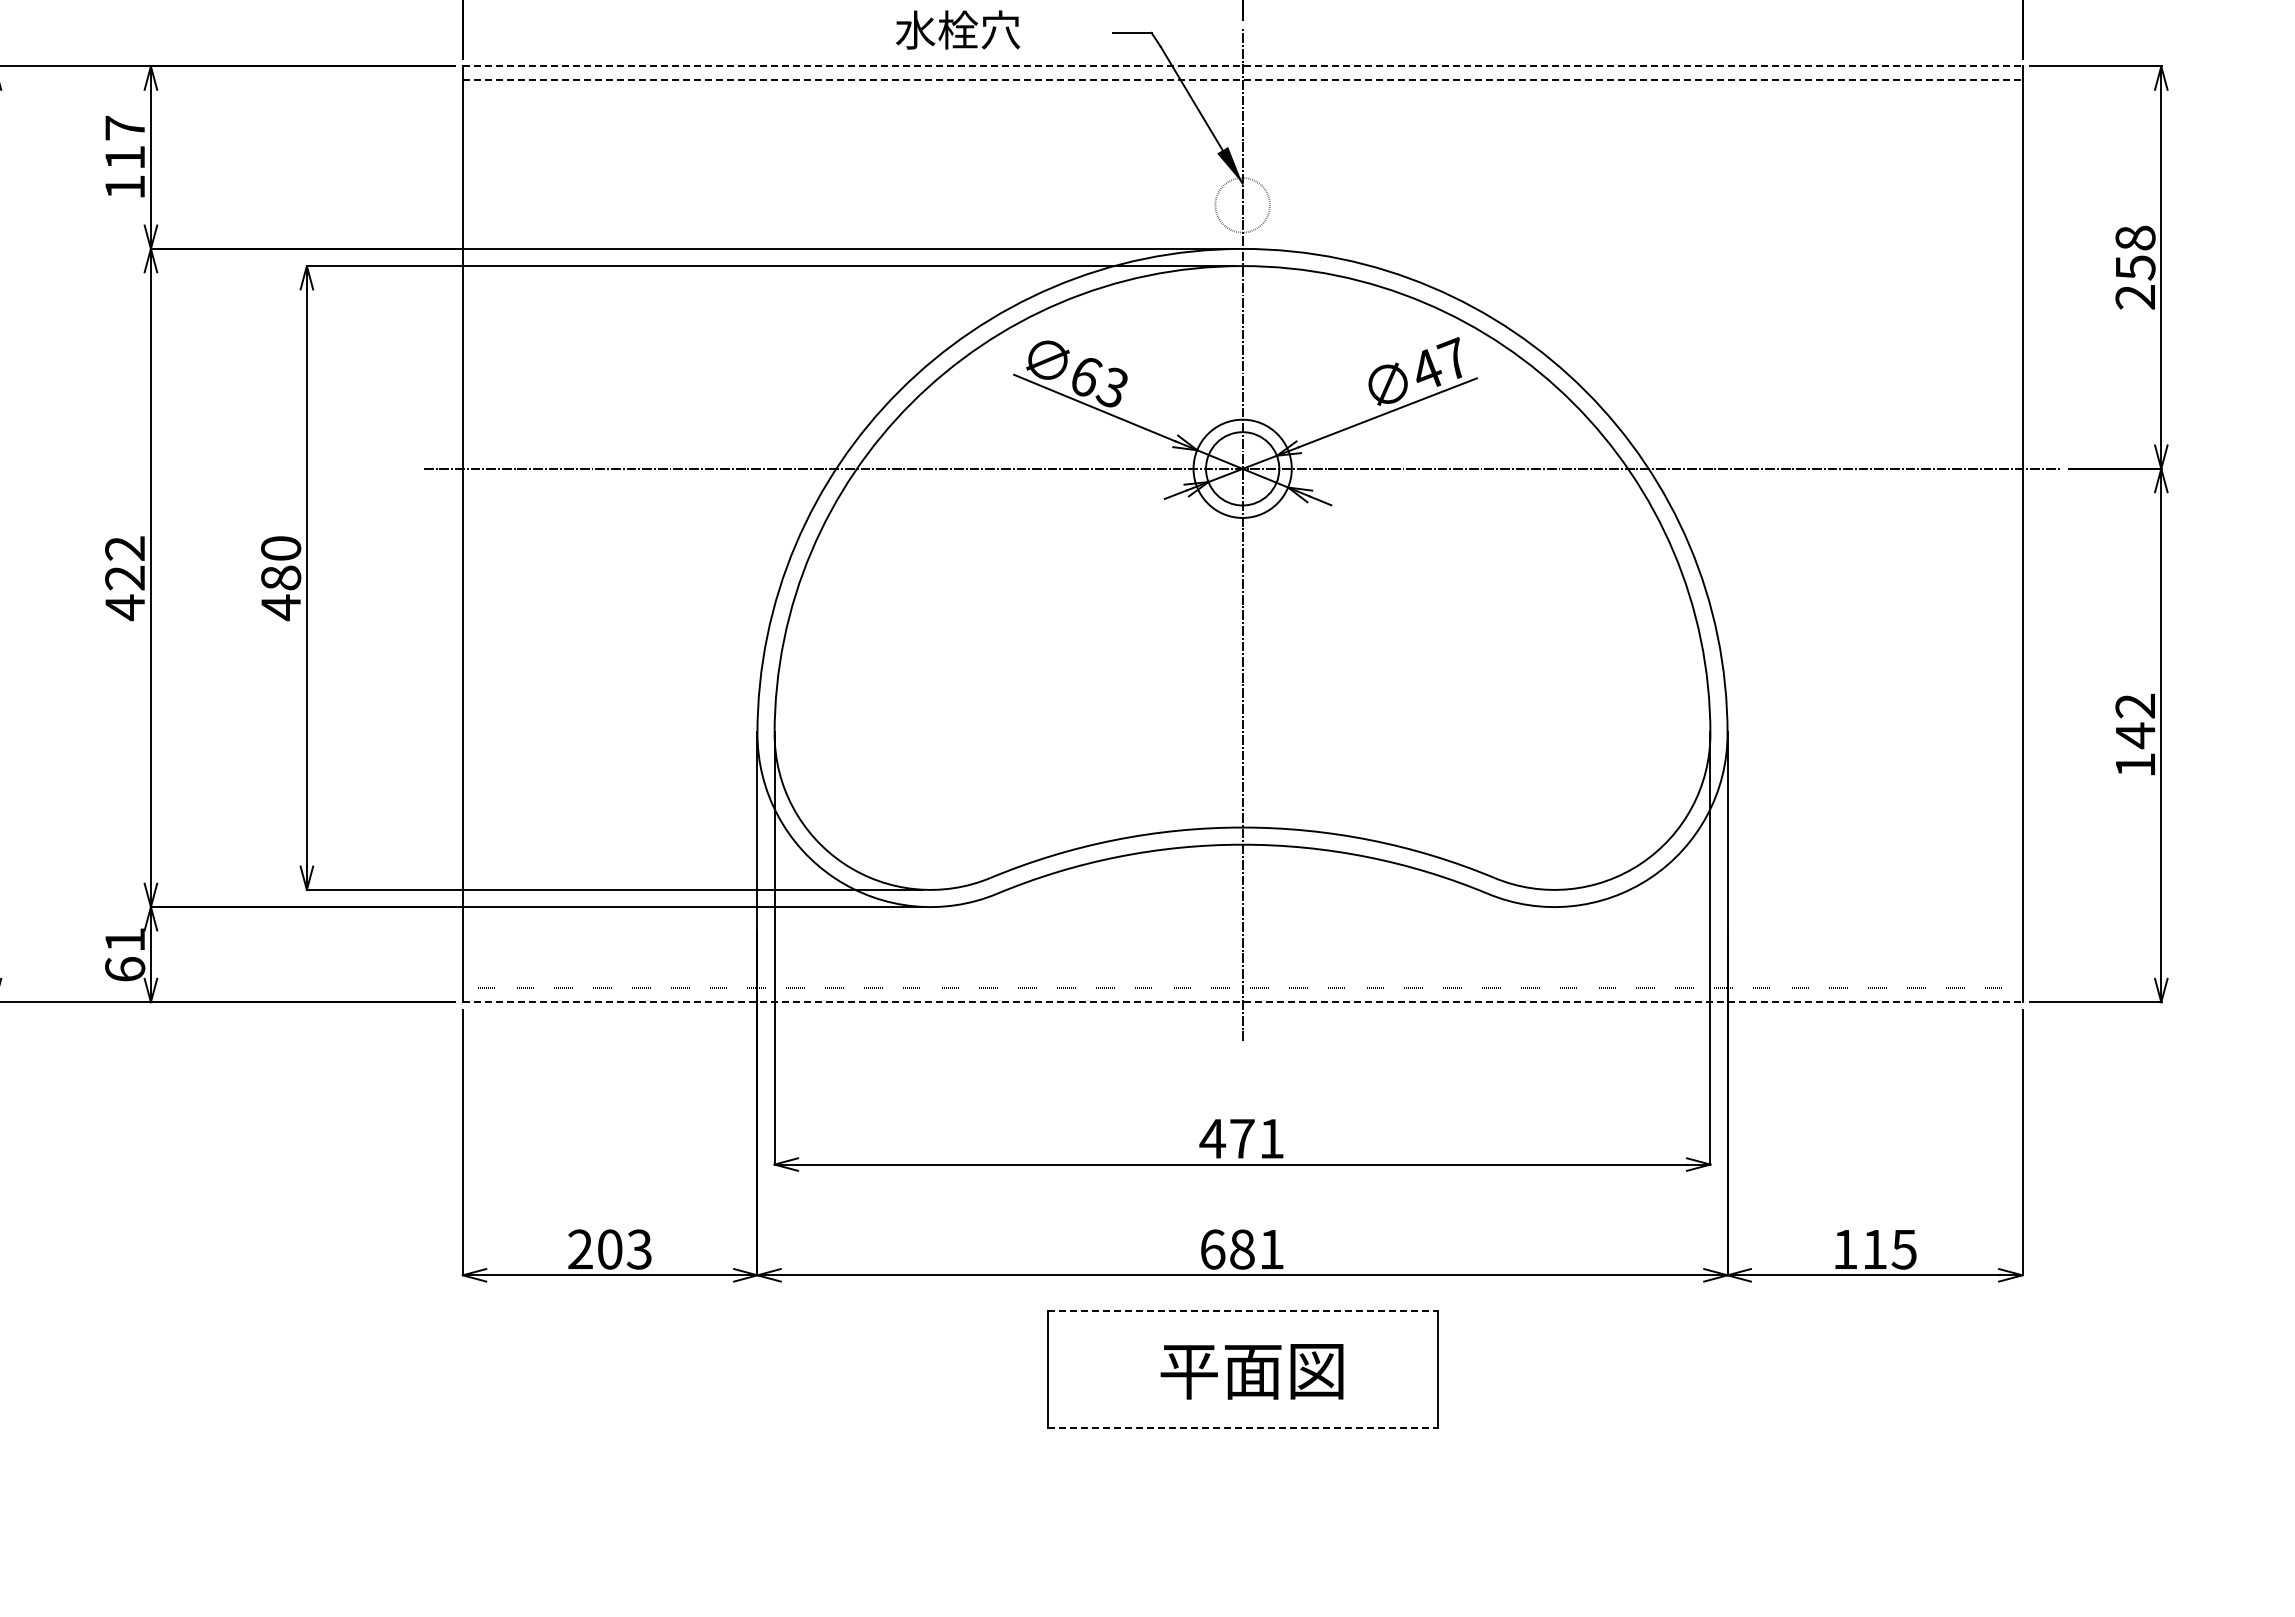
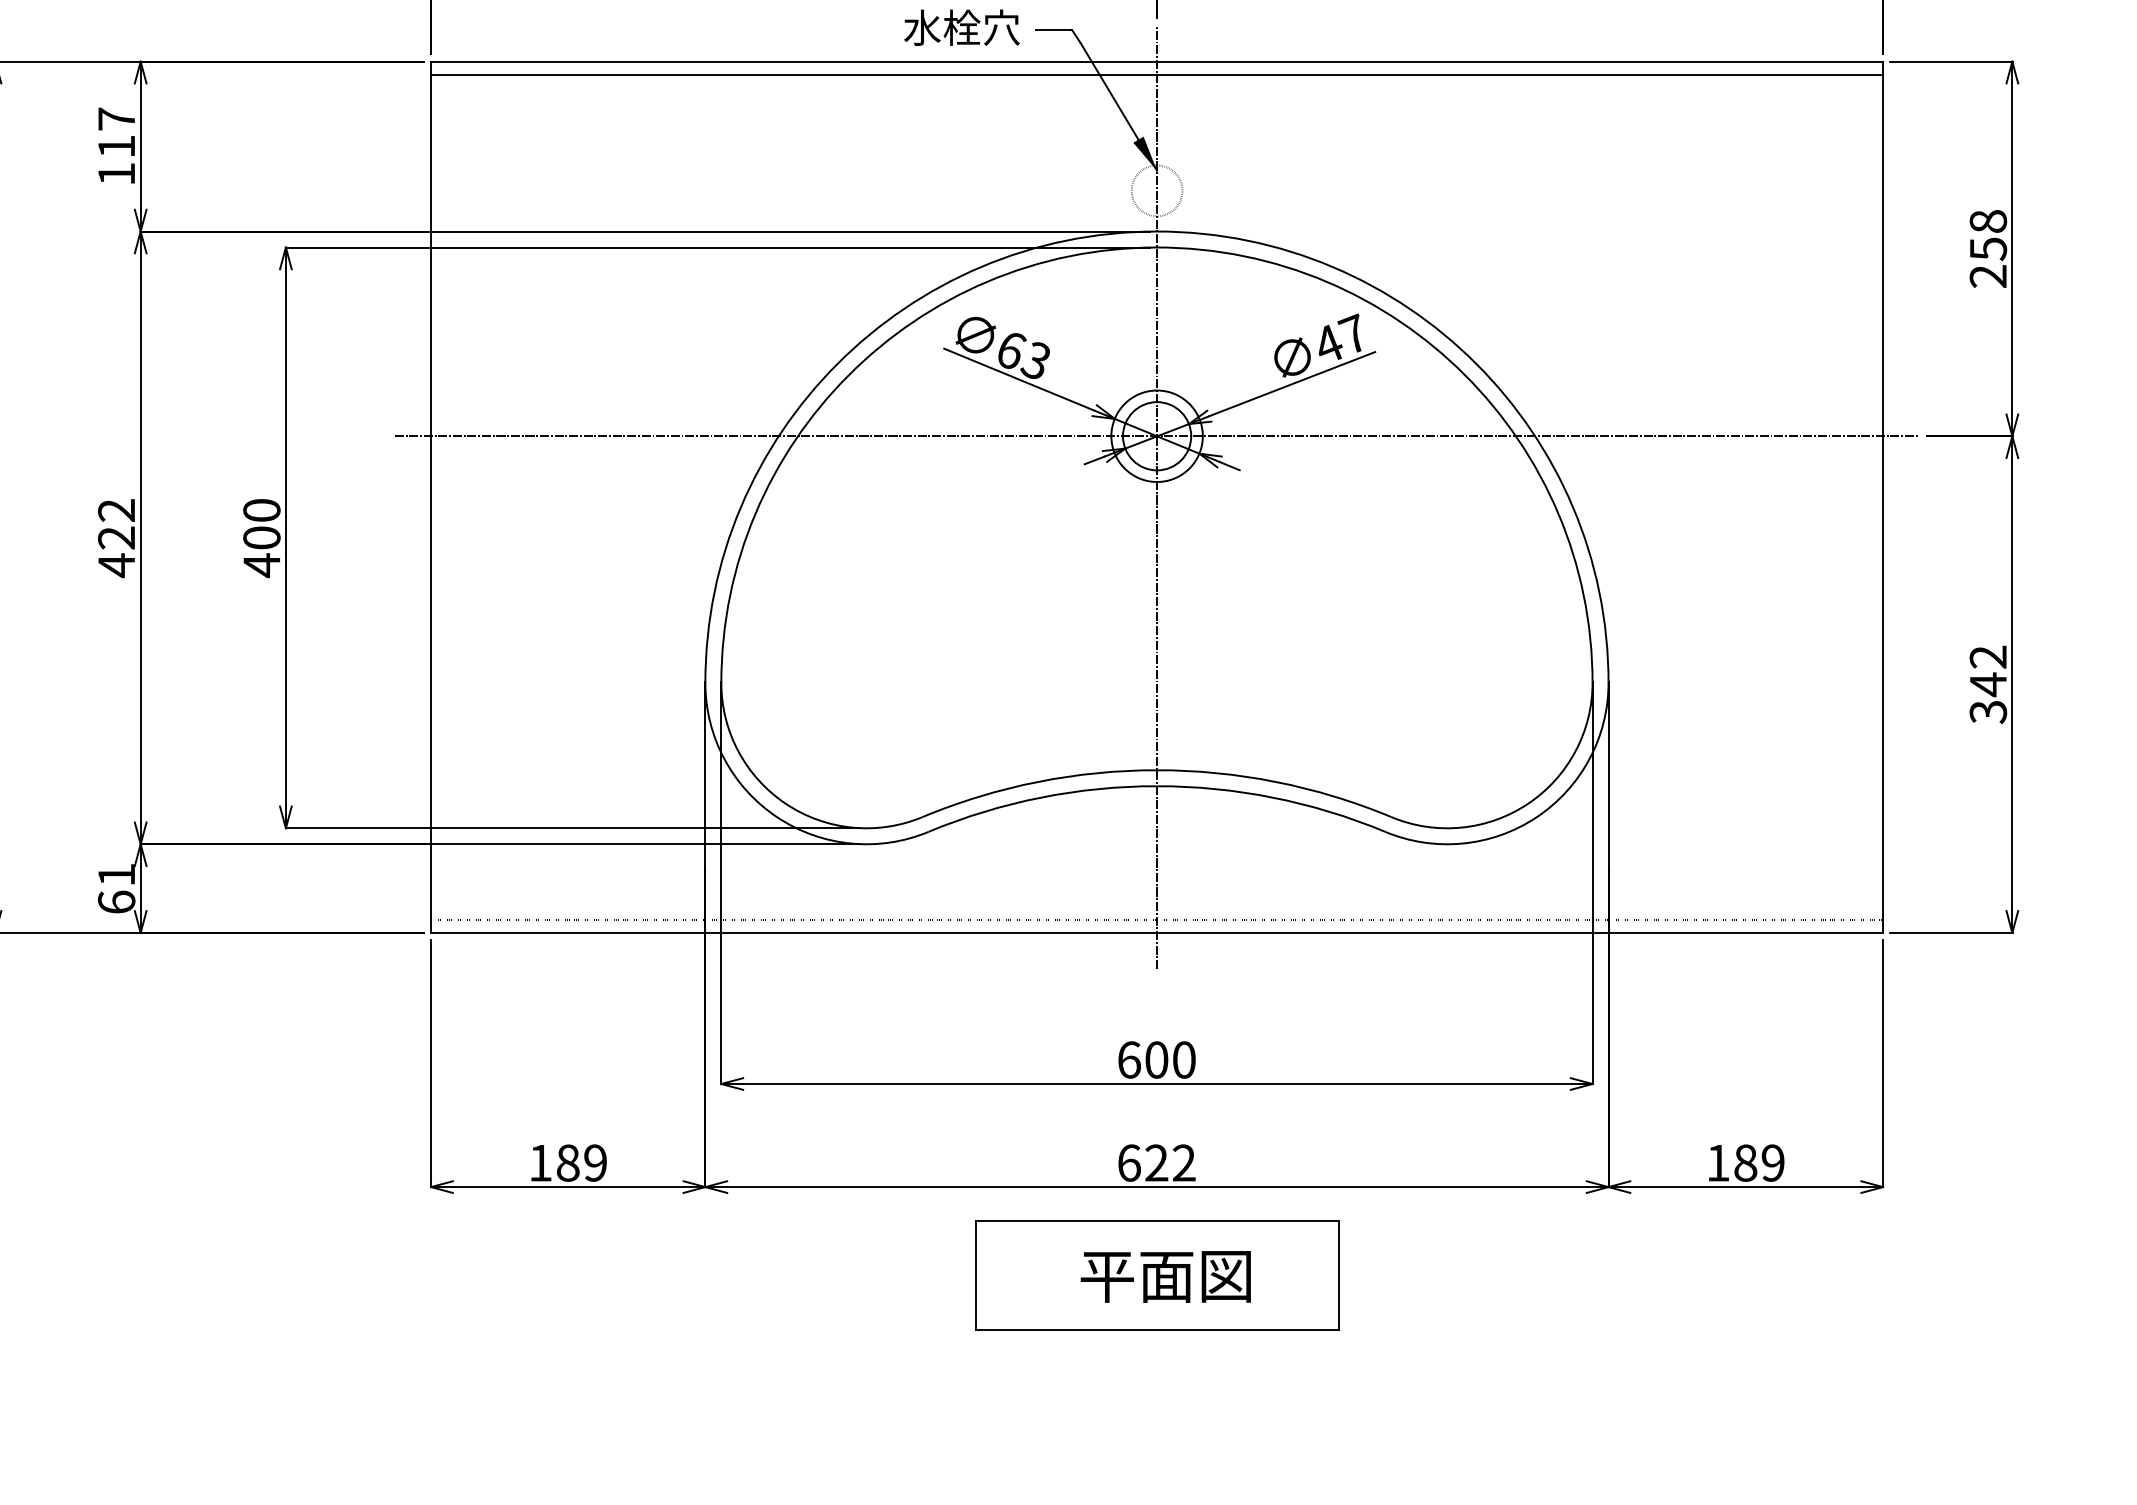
text: (958, 29) -> (962, 27), moved
line: (1242, 66) -> (1156, 61), dashed -> solid
line: (1242, 80) -> (1156, 74), dashed -> solid
text: (281, 577) -> (262, 537), 480 -> 400
text: (2135, 765) -> (1988, 712), 142 -> 342
line: (1242, 1002) -> (1156, 933), dashed -> solid
text: (1241, 1138) -> (1156, 1059), 471 -> 600
text: (609, 1249) -> (567, 1163), 203 -> 189
text: (1257, 1249) -> (1170, 1163), 681 -> 622
text: (1889, 1249) -> (1759, 1163), 115 -> 189
line: (1242, 1311) -> (1156, 1220), dashed -> solid
line: (1242, 1428) -> (1156, 1329), dashed -> solid

